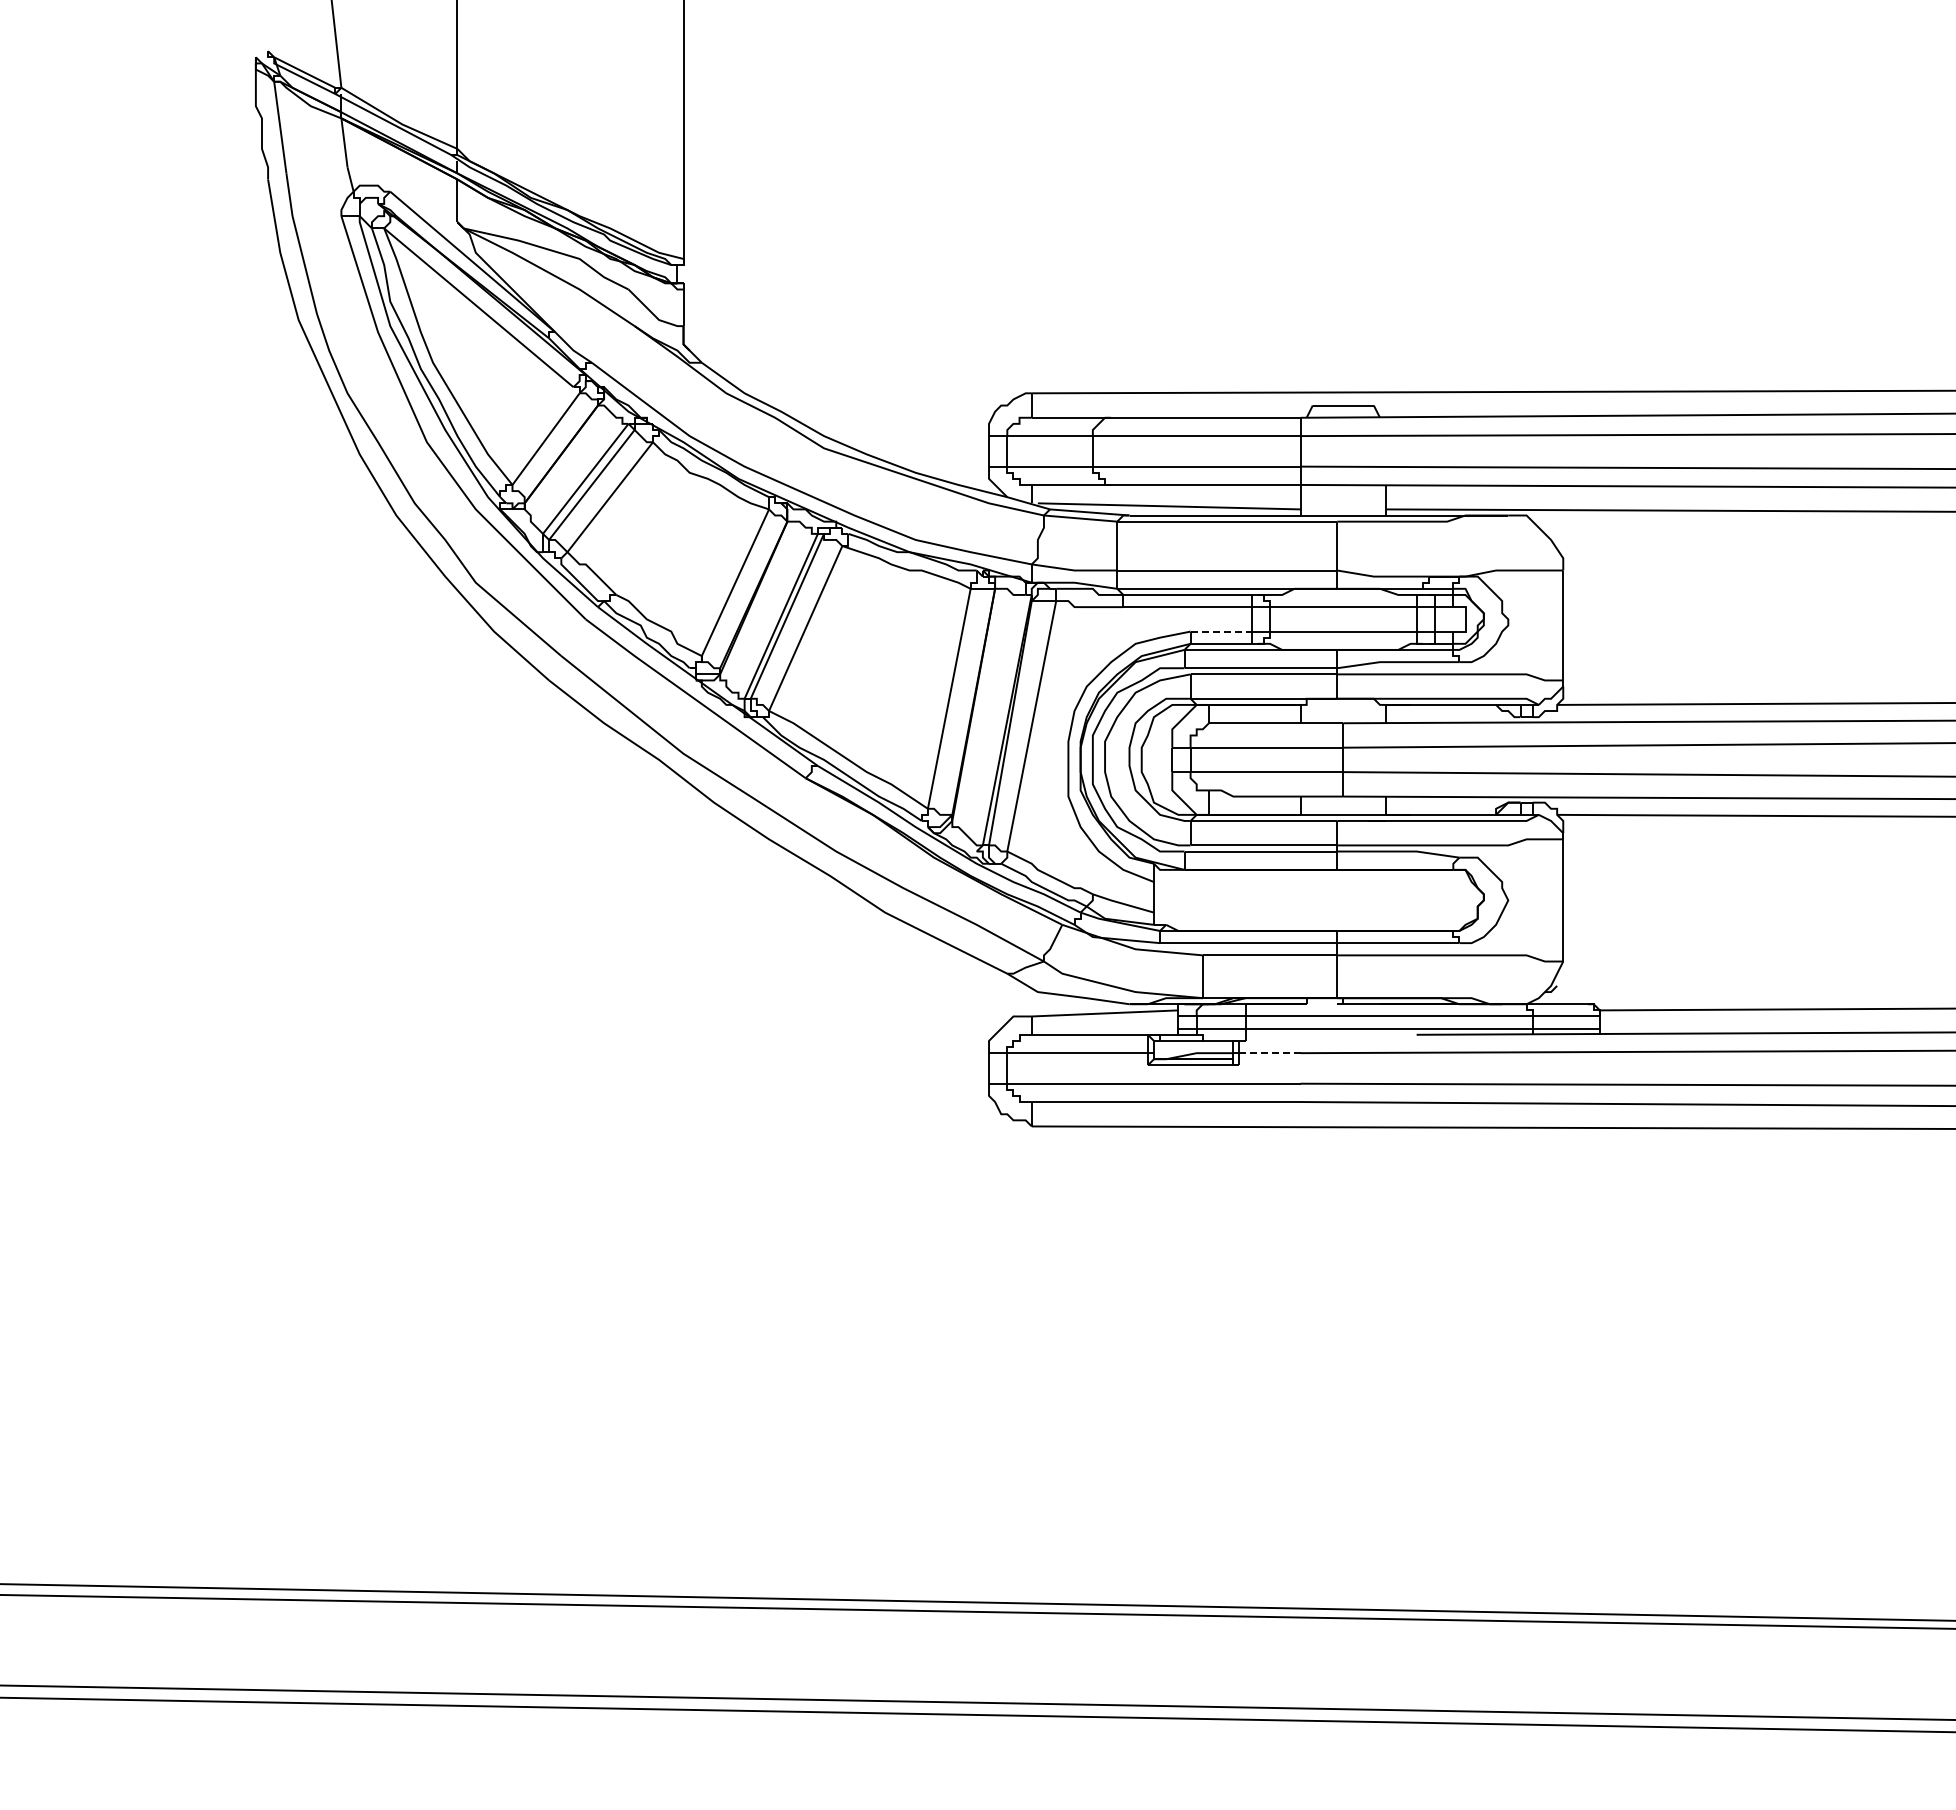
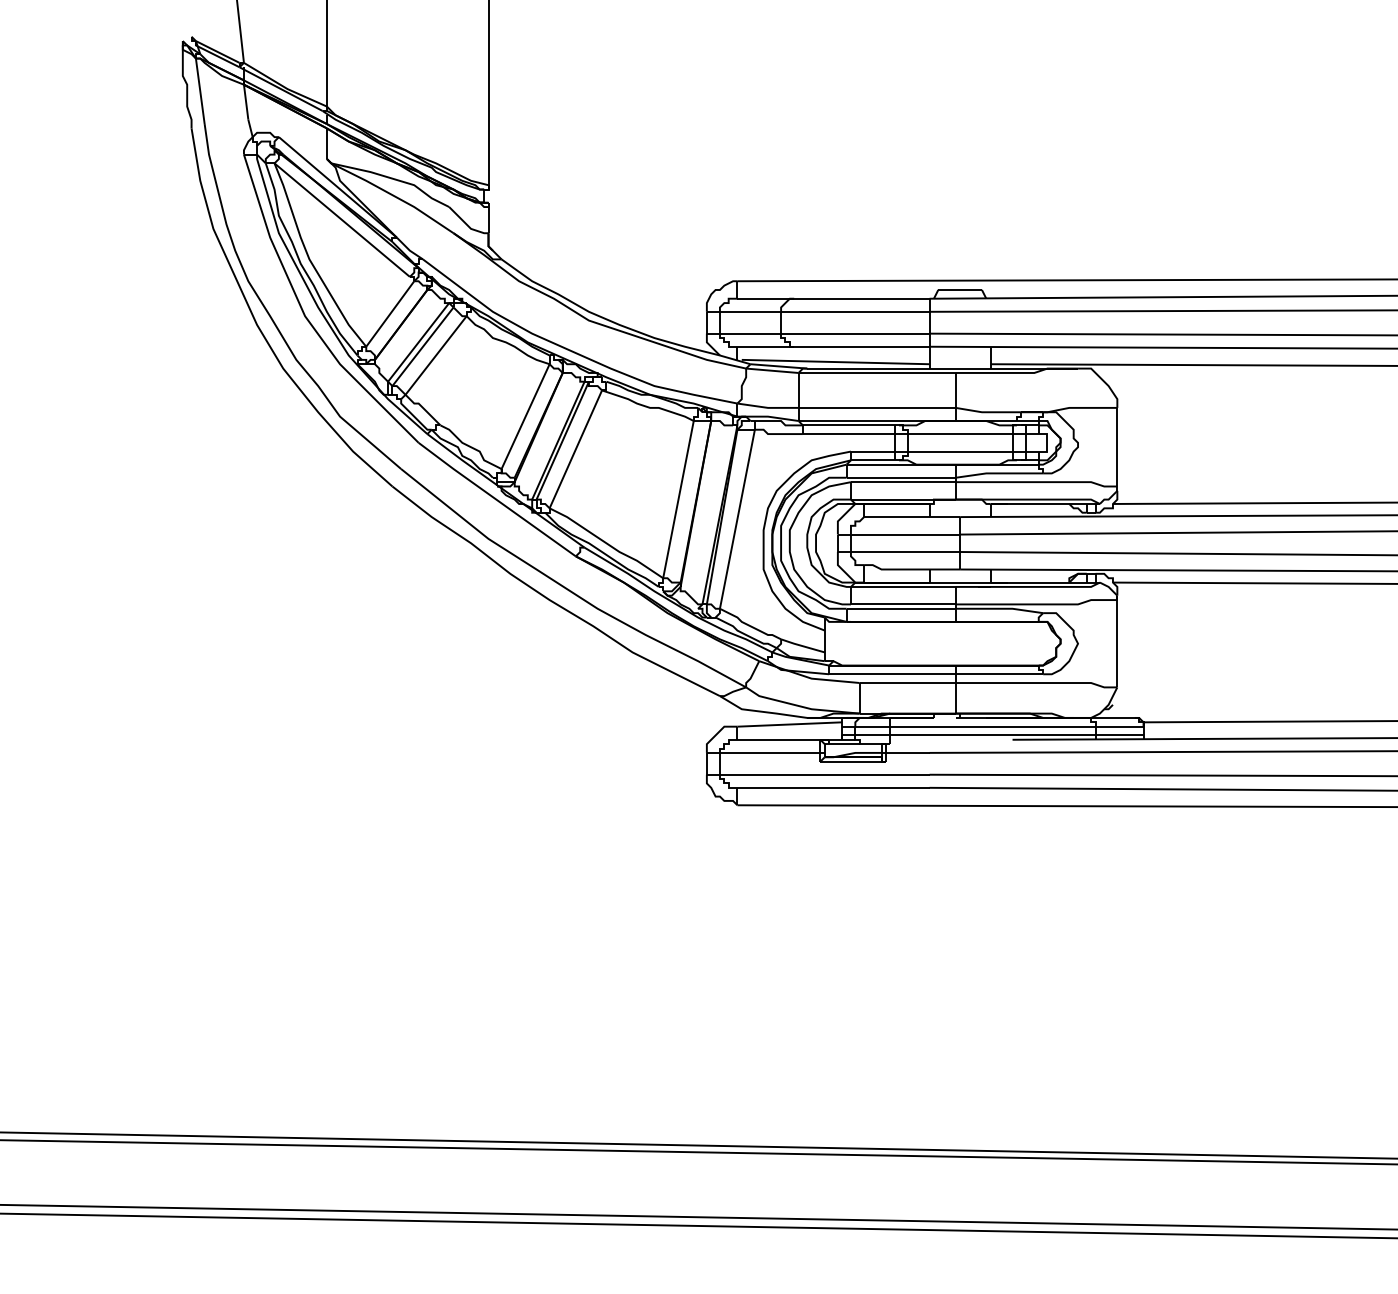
line: (1221, 631) -> (873, 451), dashed -> solid
line: (1269, 1053) -> (907, 753), dashed -> solid

